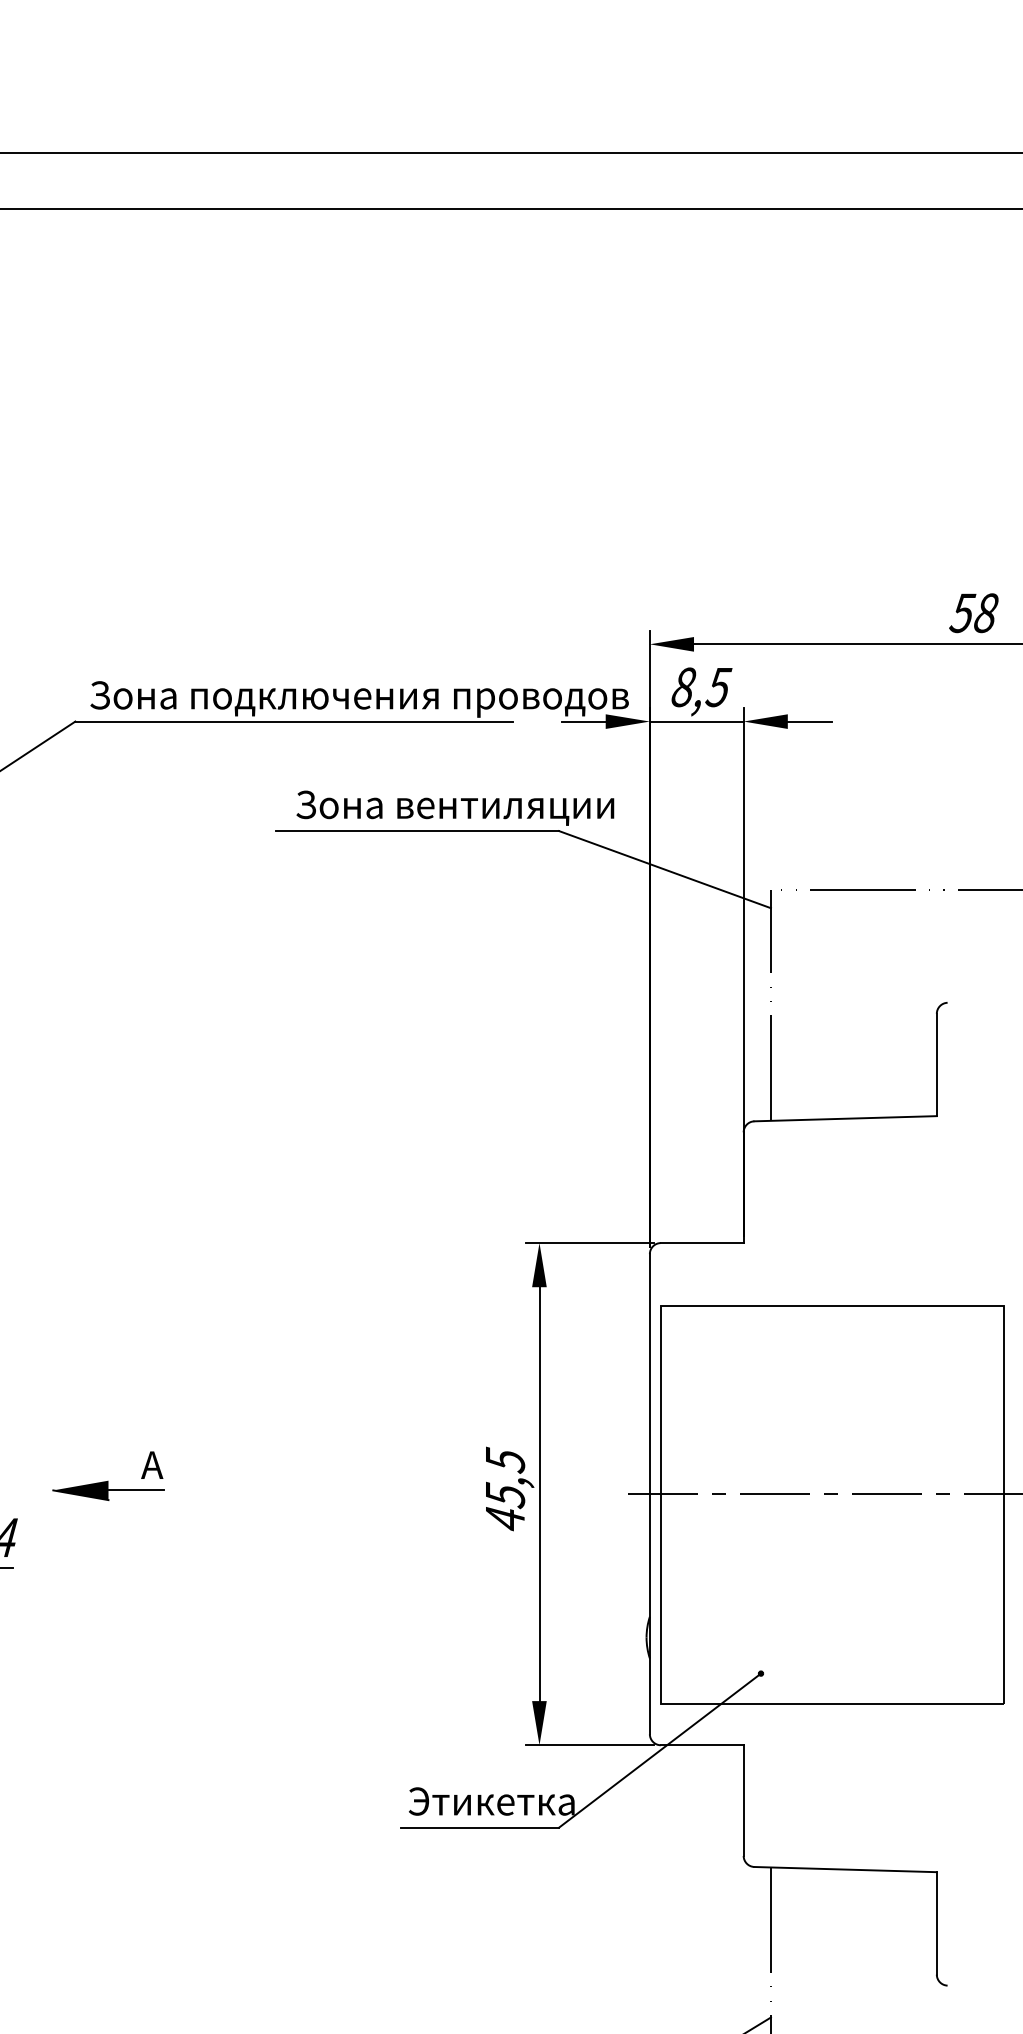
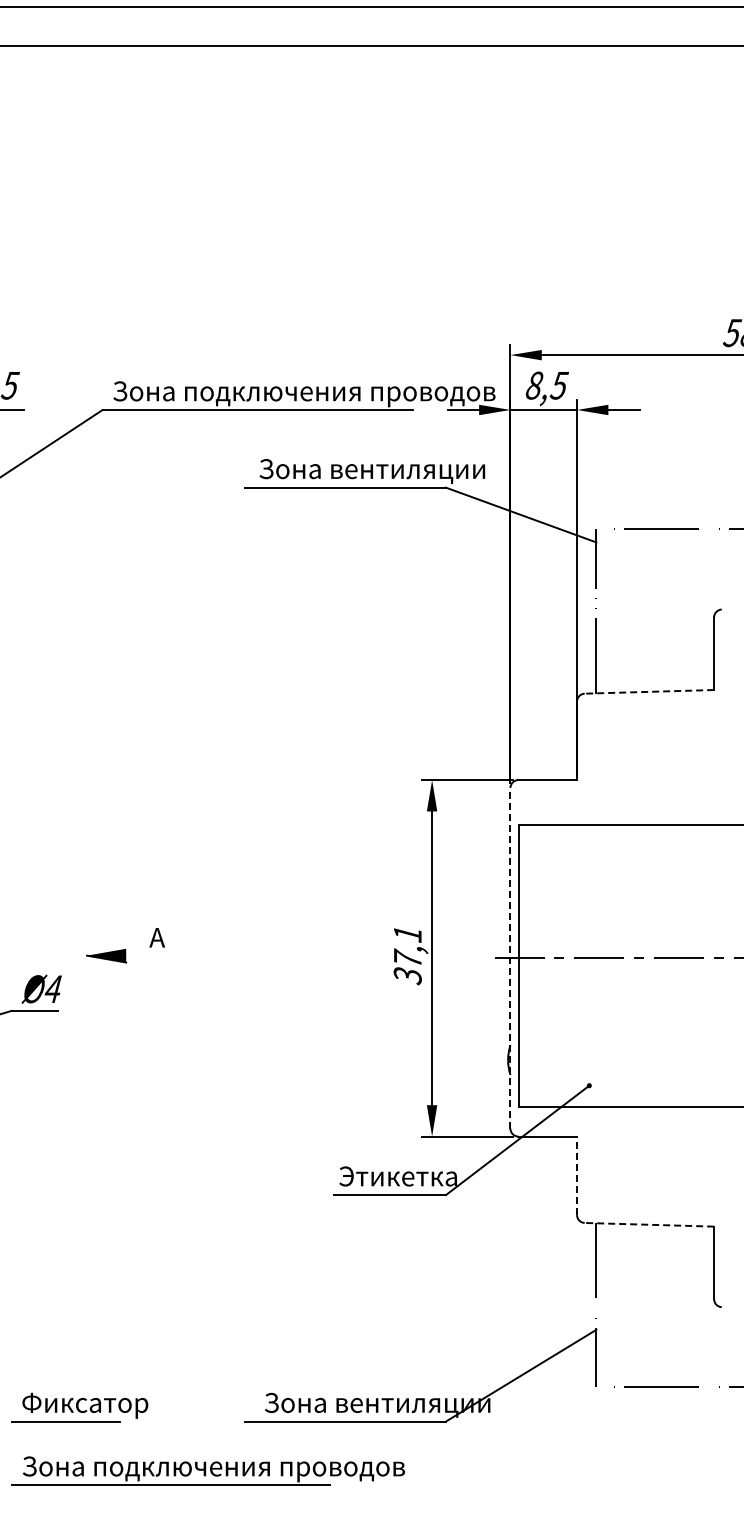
line: (845, 1118) -> (649, 691), solid -> dashed
text: (504, 1488) -> (407, 954), 45,5 -> 37,1
line: (135, 1490) -> (145, 955), removed
line: (649, 1492) -> (510, 957), solid -> dashed
line: (744, 1800) -> (577, 1175), solid -> dashed
line: (845, 1869) -> (649, 1224), solid -> dashed

